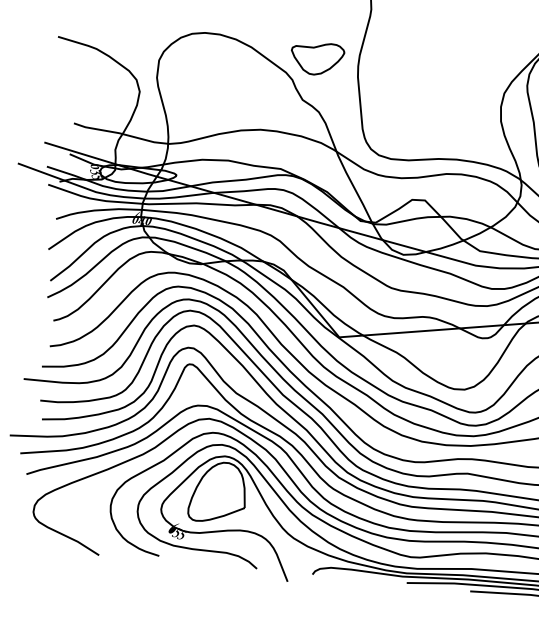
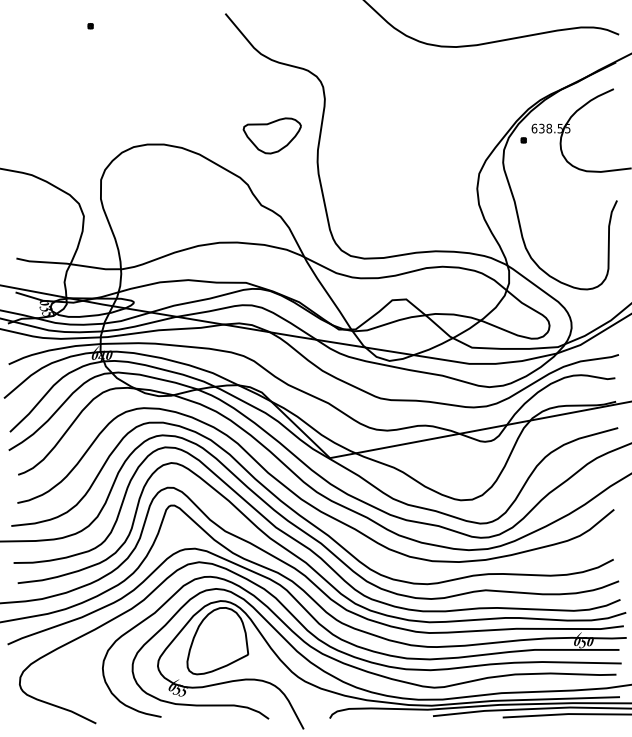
part: (316, 58) -> (271, 135), moved

